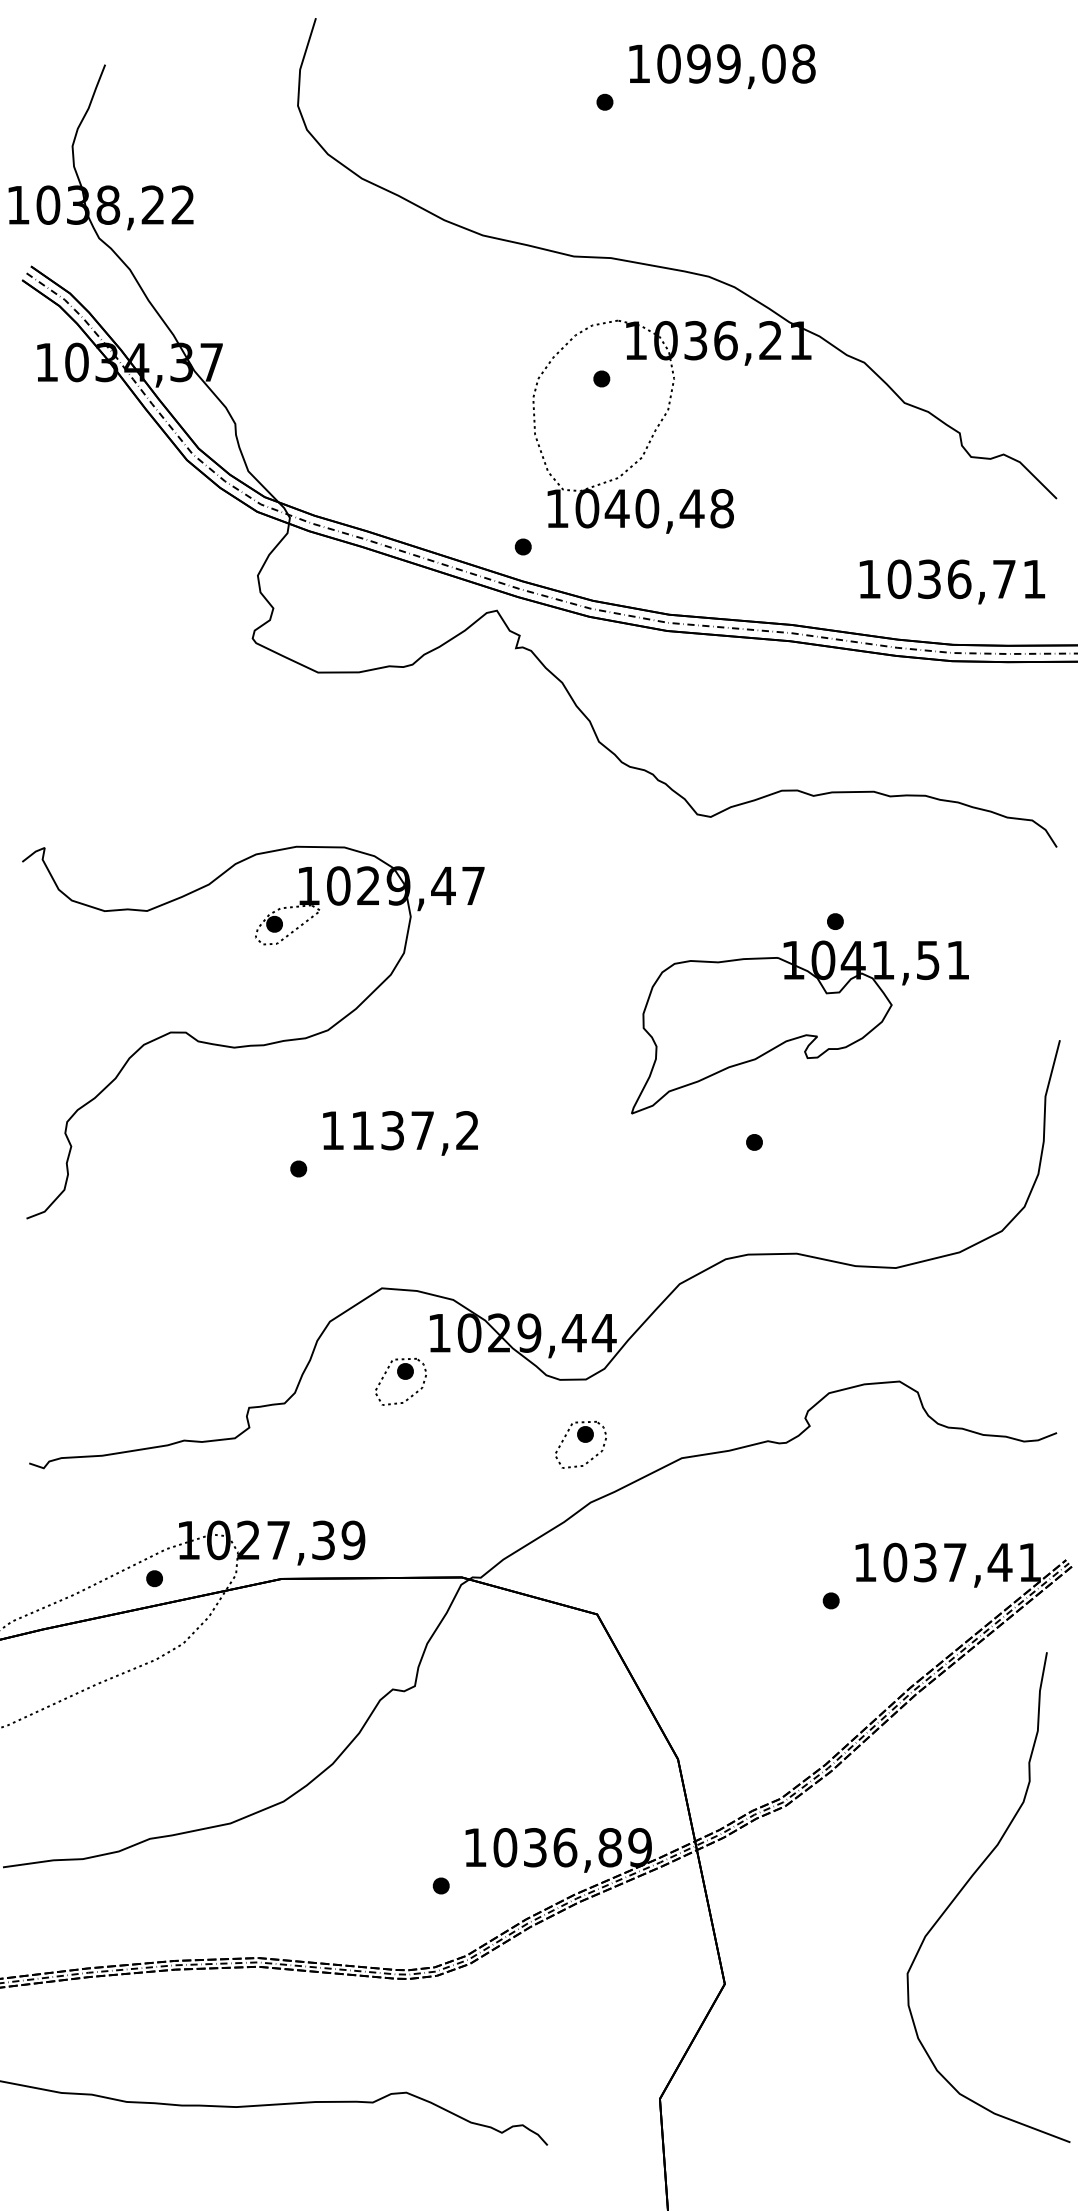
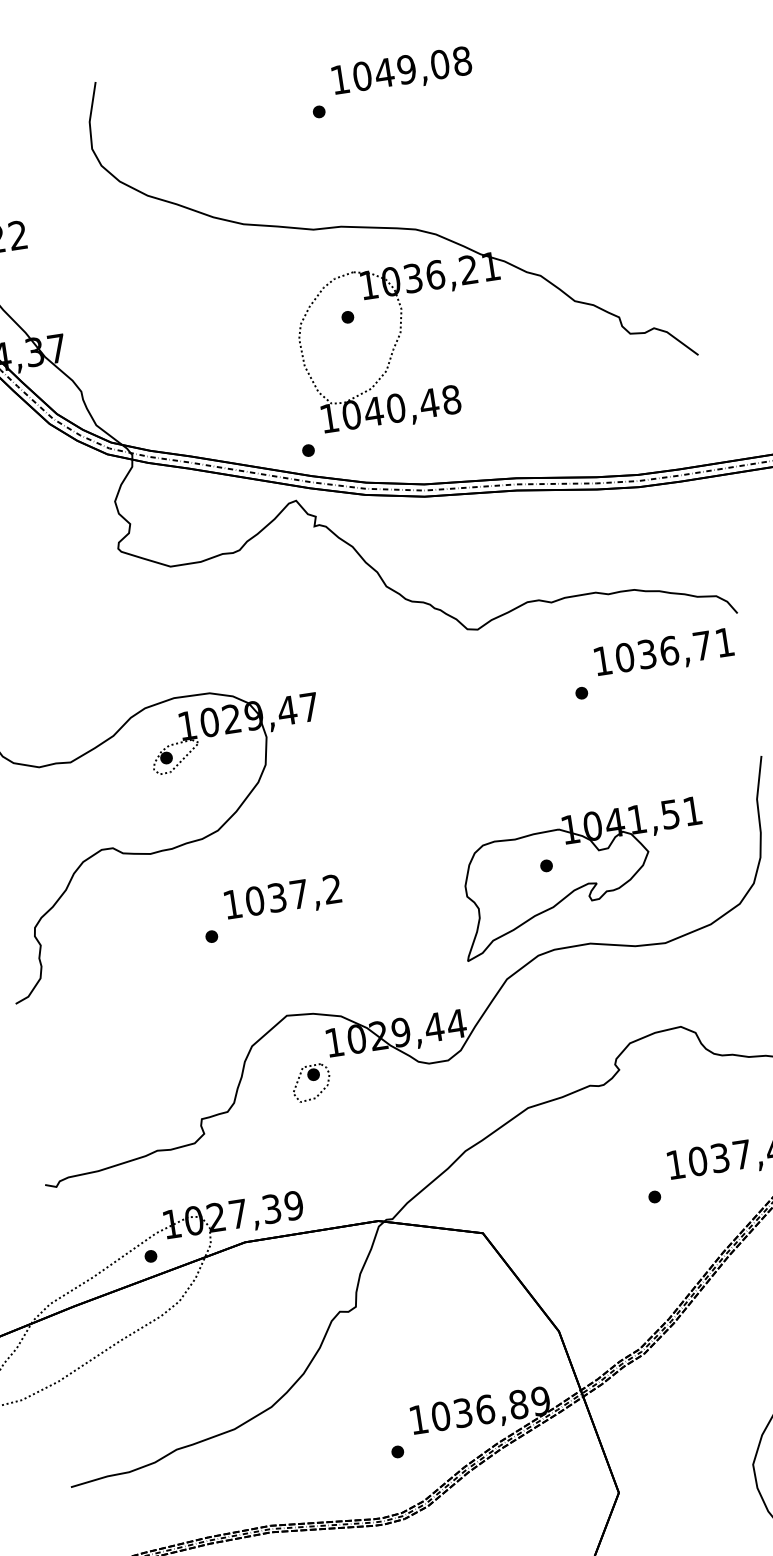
text: (698, 63) -> (384, 72), 1099,08 -> 1049,08
text: (951, 581) -> (663, 653), moved
part: (799, 1027) -> (582, 878), moved
text: (362, 1130) -> (254, 900), 1137,2 -> 1037,2
part: (580, 1444) -> (451, 1109), removed

